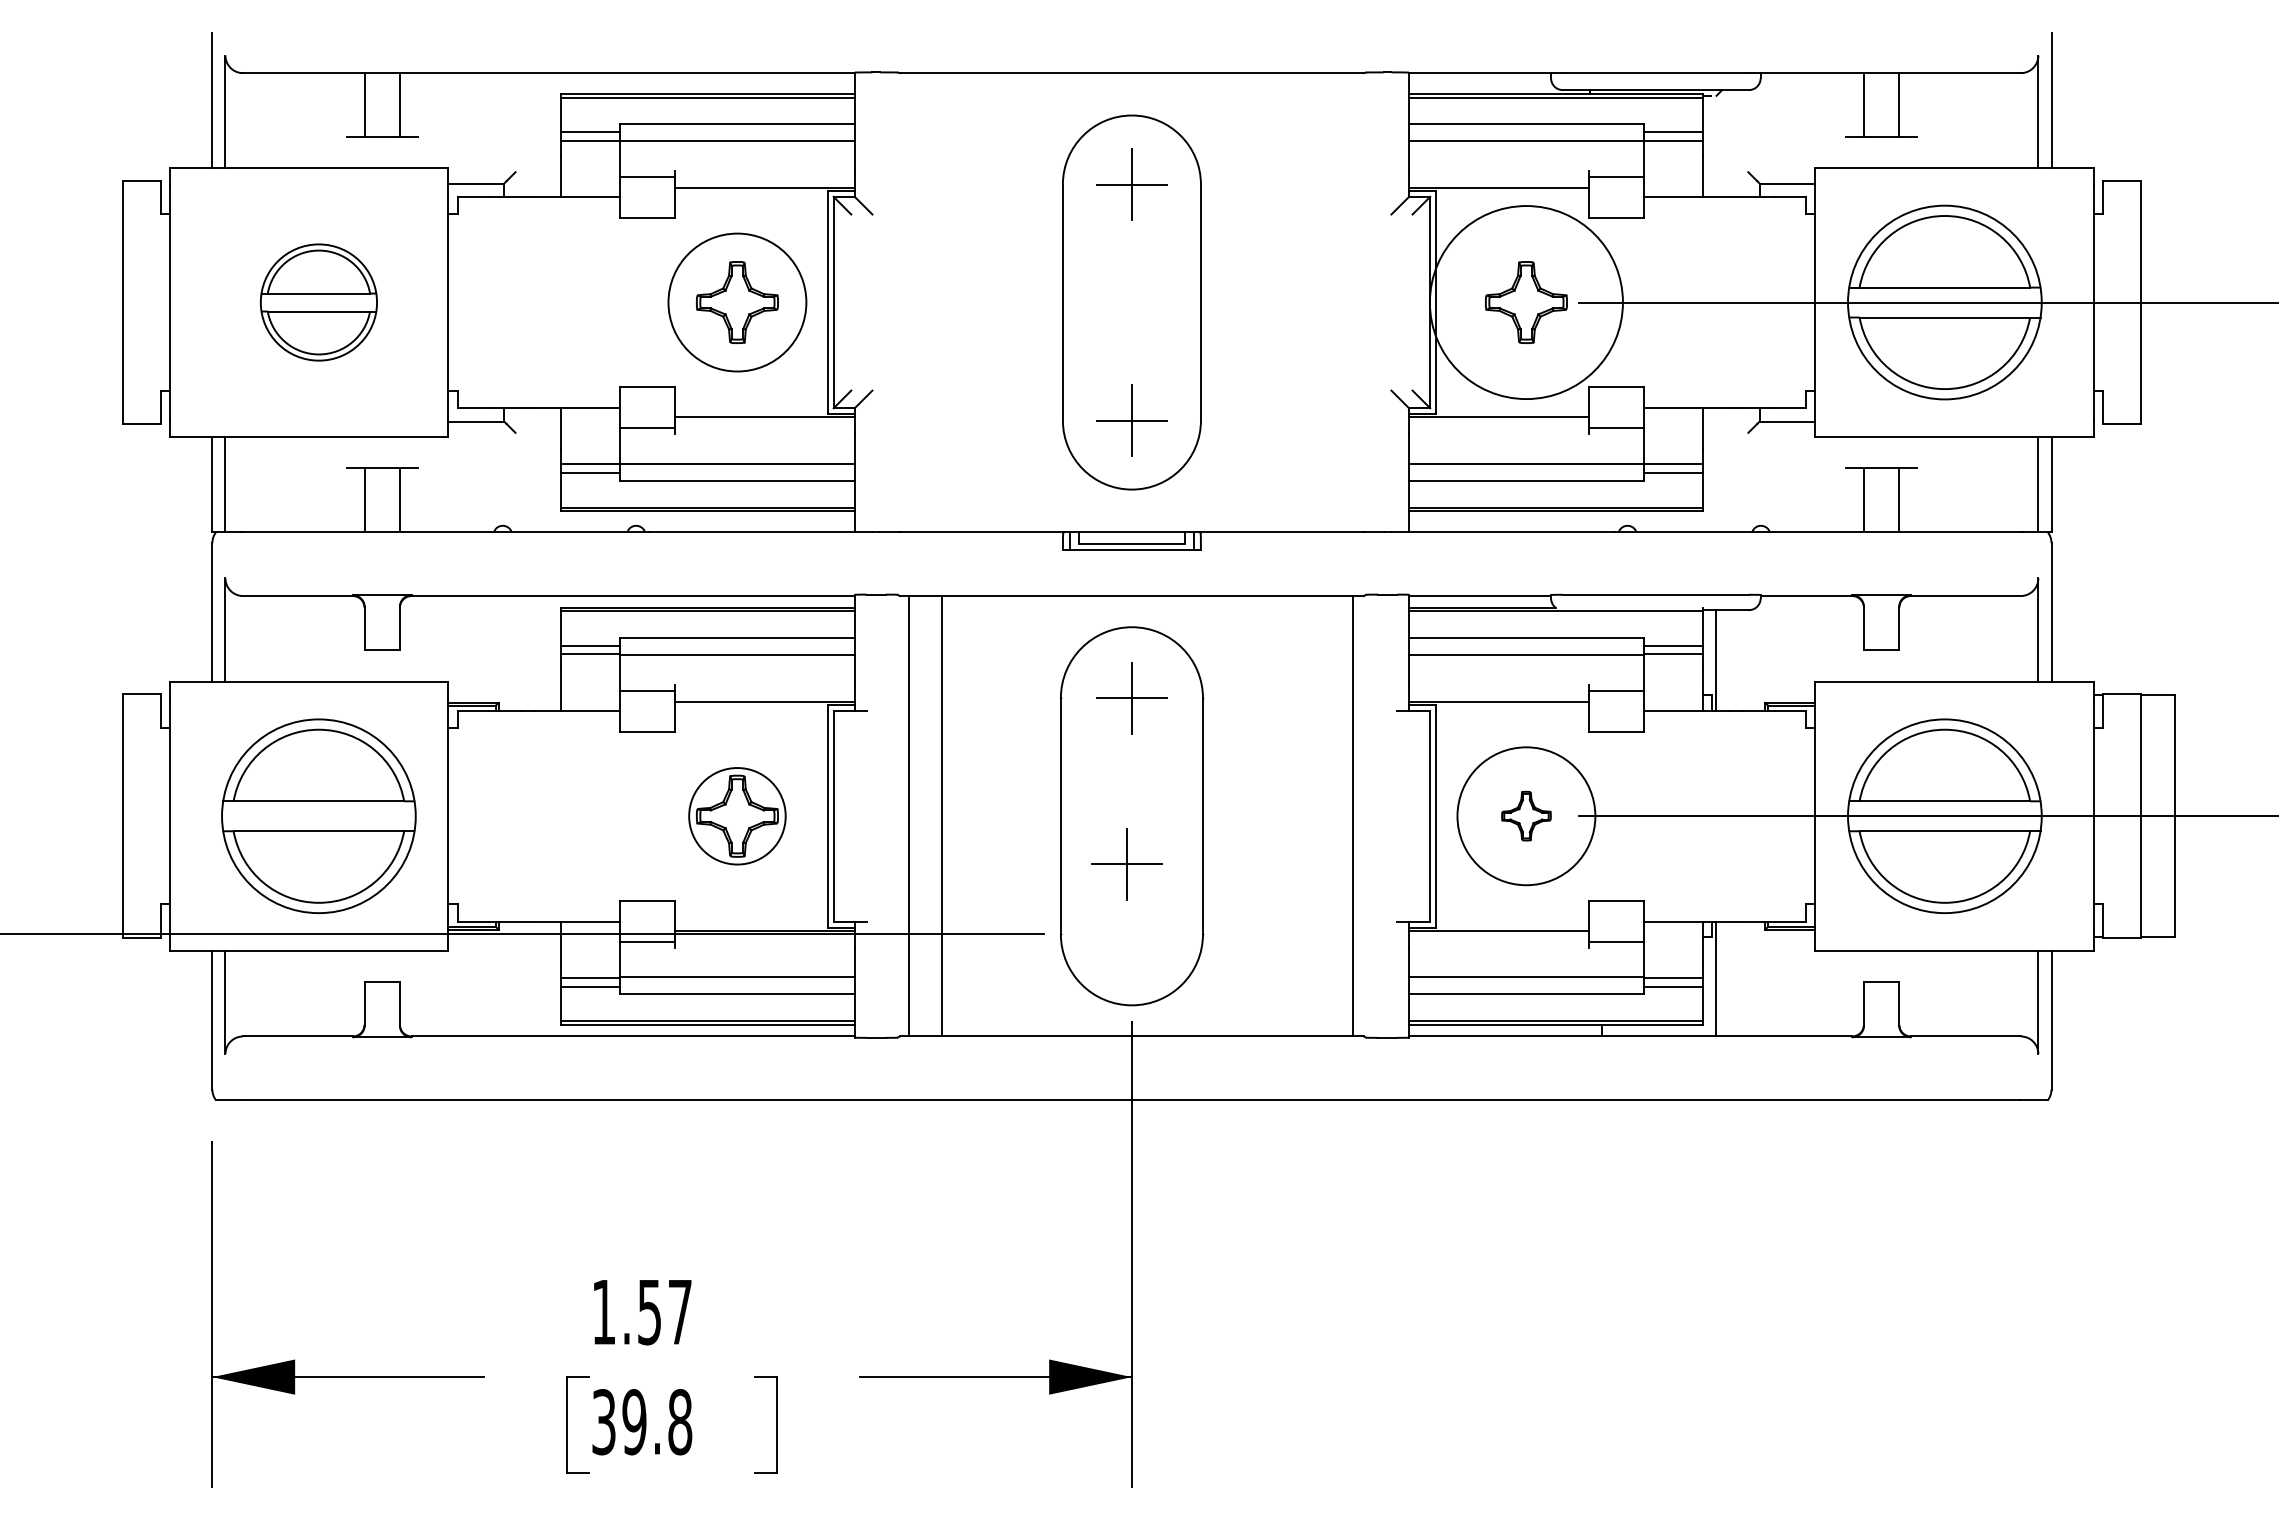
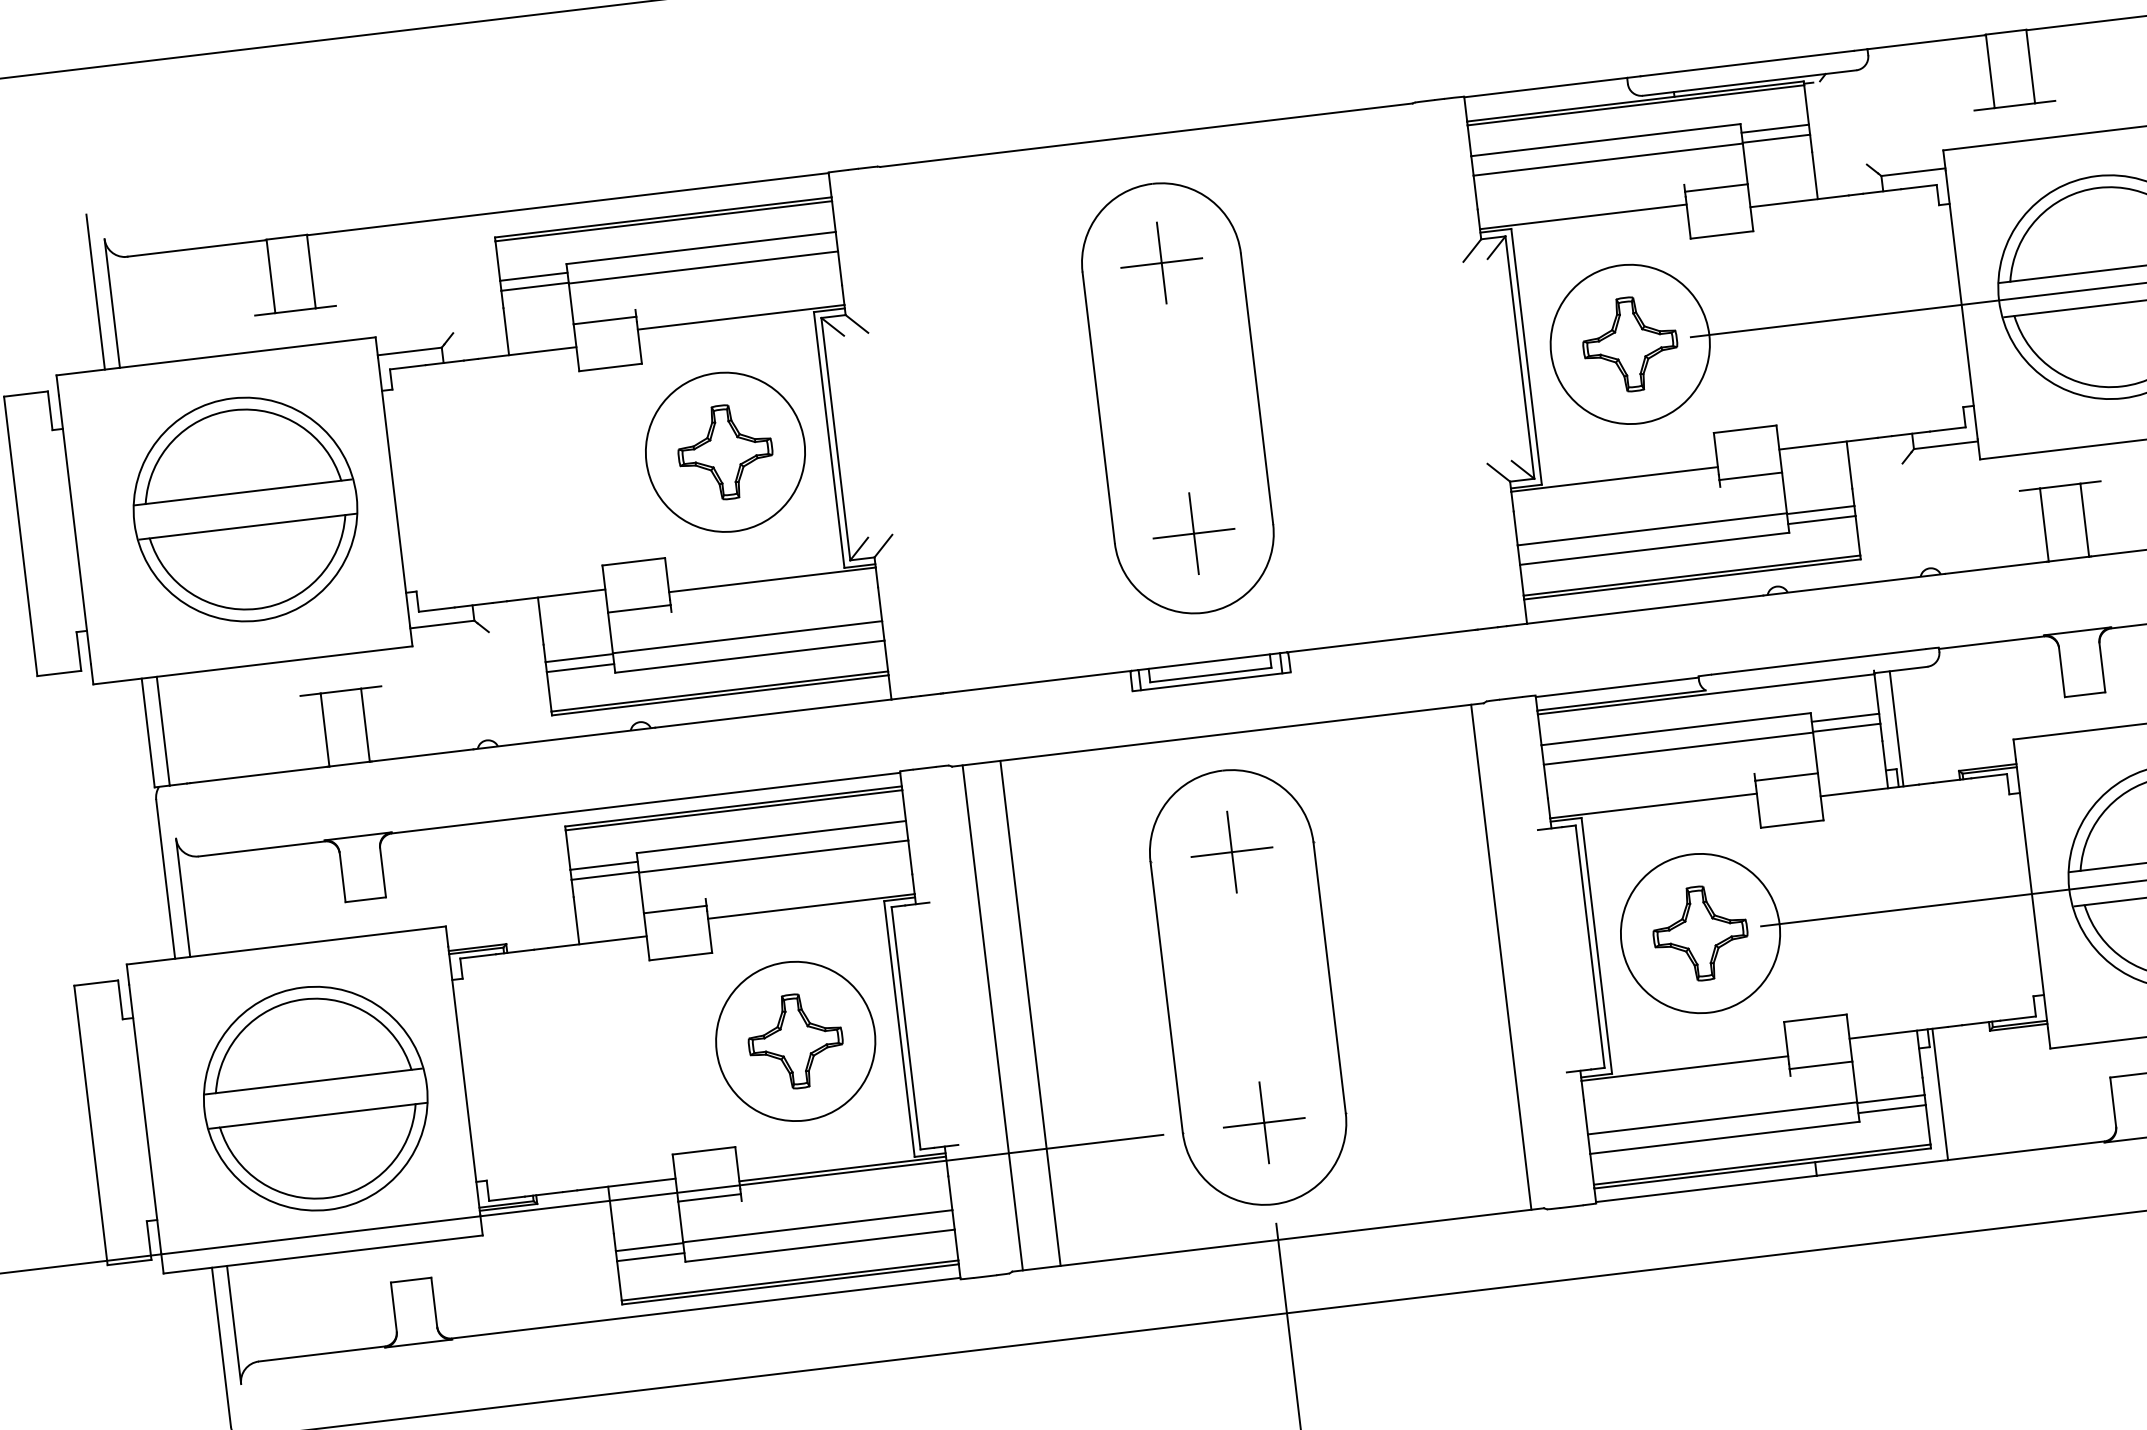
part: (318, 302) -> (245, 509), size x1.67
circle: (1526, 302) -> (1630, 344), size x0.71
part: (1526, 815) -> (1700, 932), size x1.67
circle: (737, 816) -> (795, 1041), size x1.43
part: (1126, 864) -> (1263, 1123), moved

